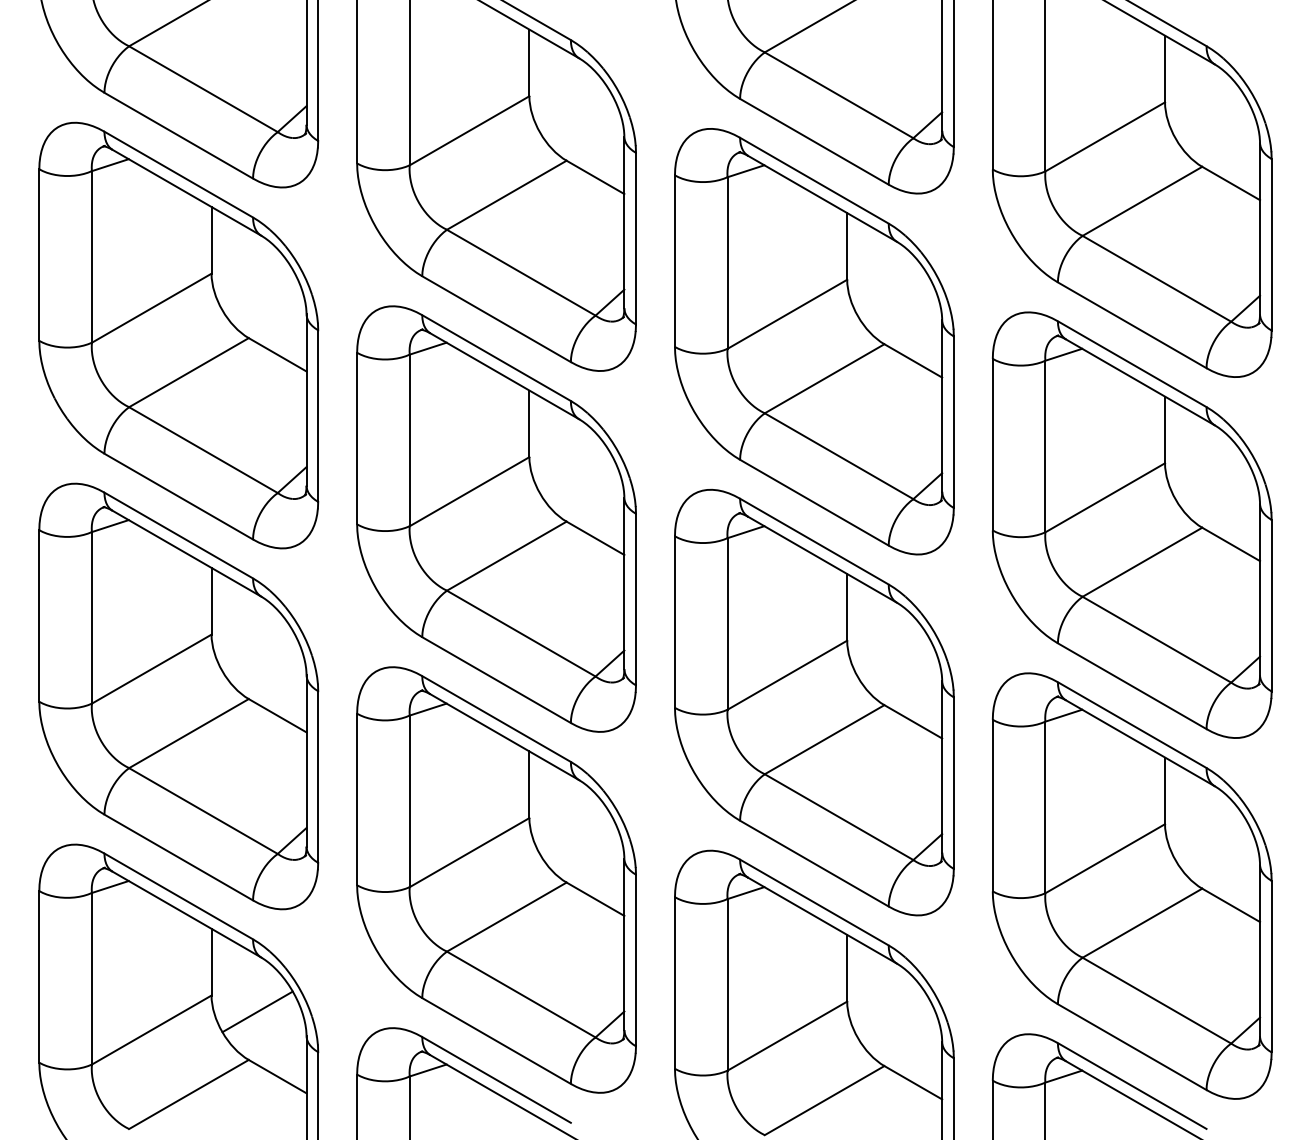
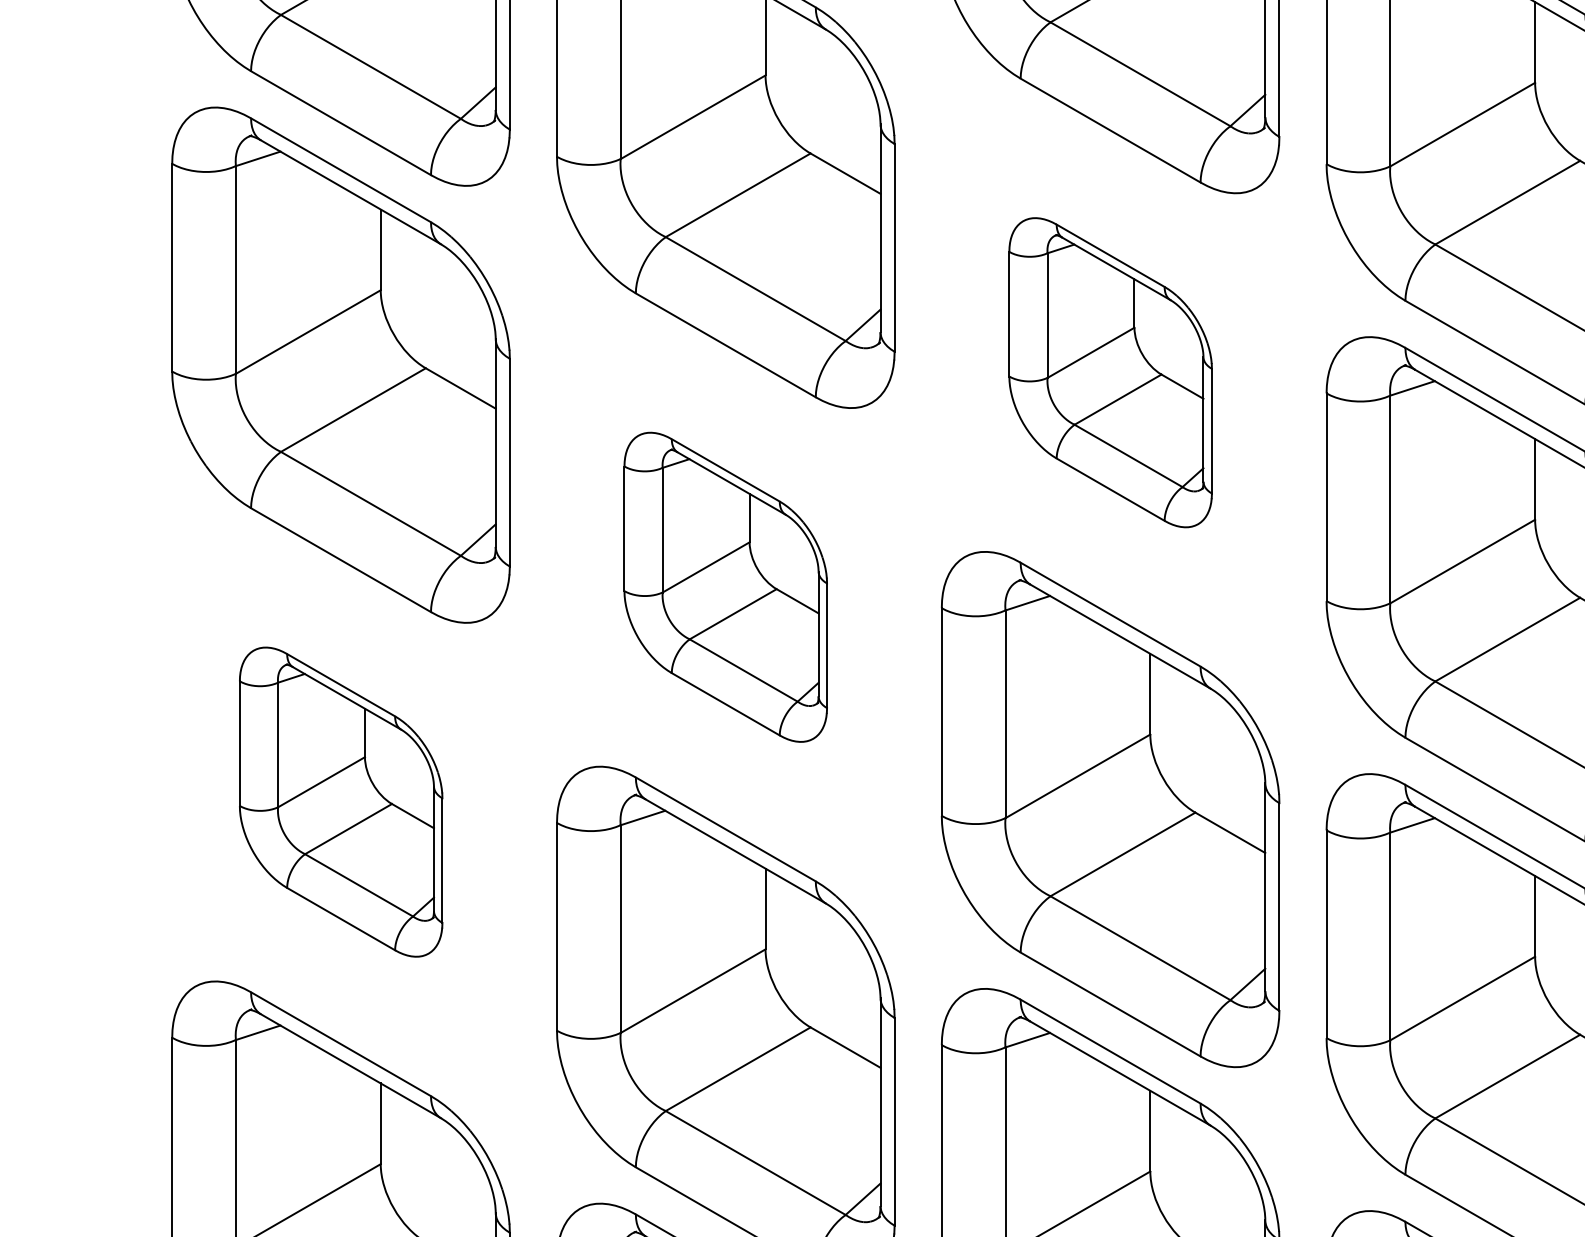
part: (814, 341) -> (1110, 372), size x0.6
part: (496, 518) -> (725, 586), size x0.6
part: (178, 696) -> (340, 802), size x0.6
line: (257, 1011) -> (436, 1183), removed

